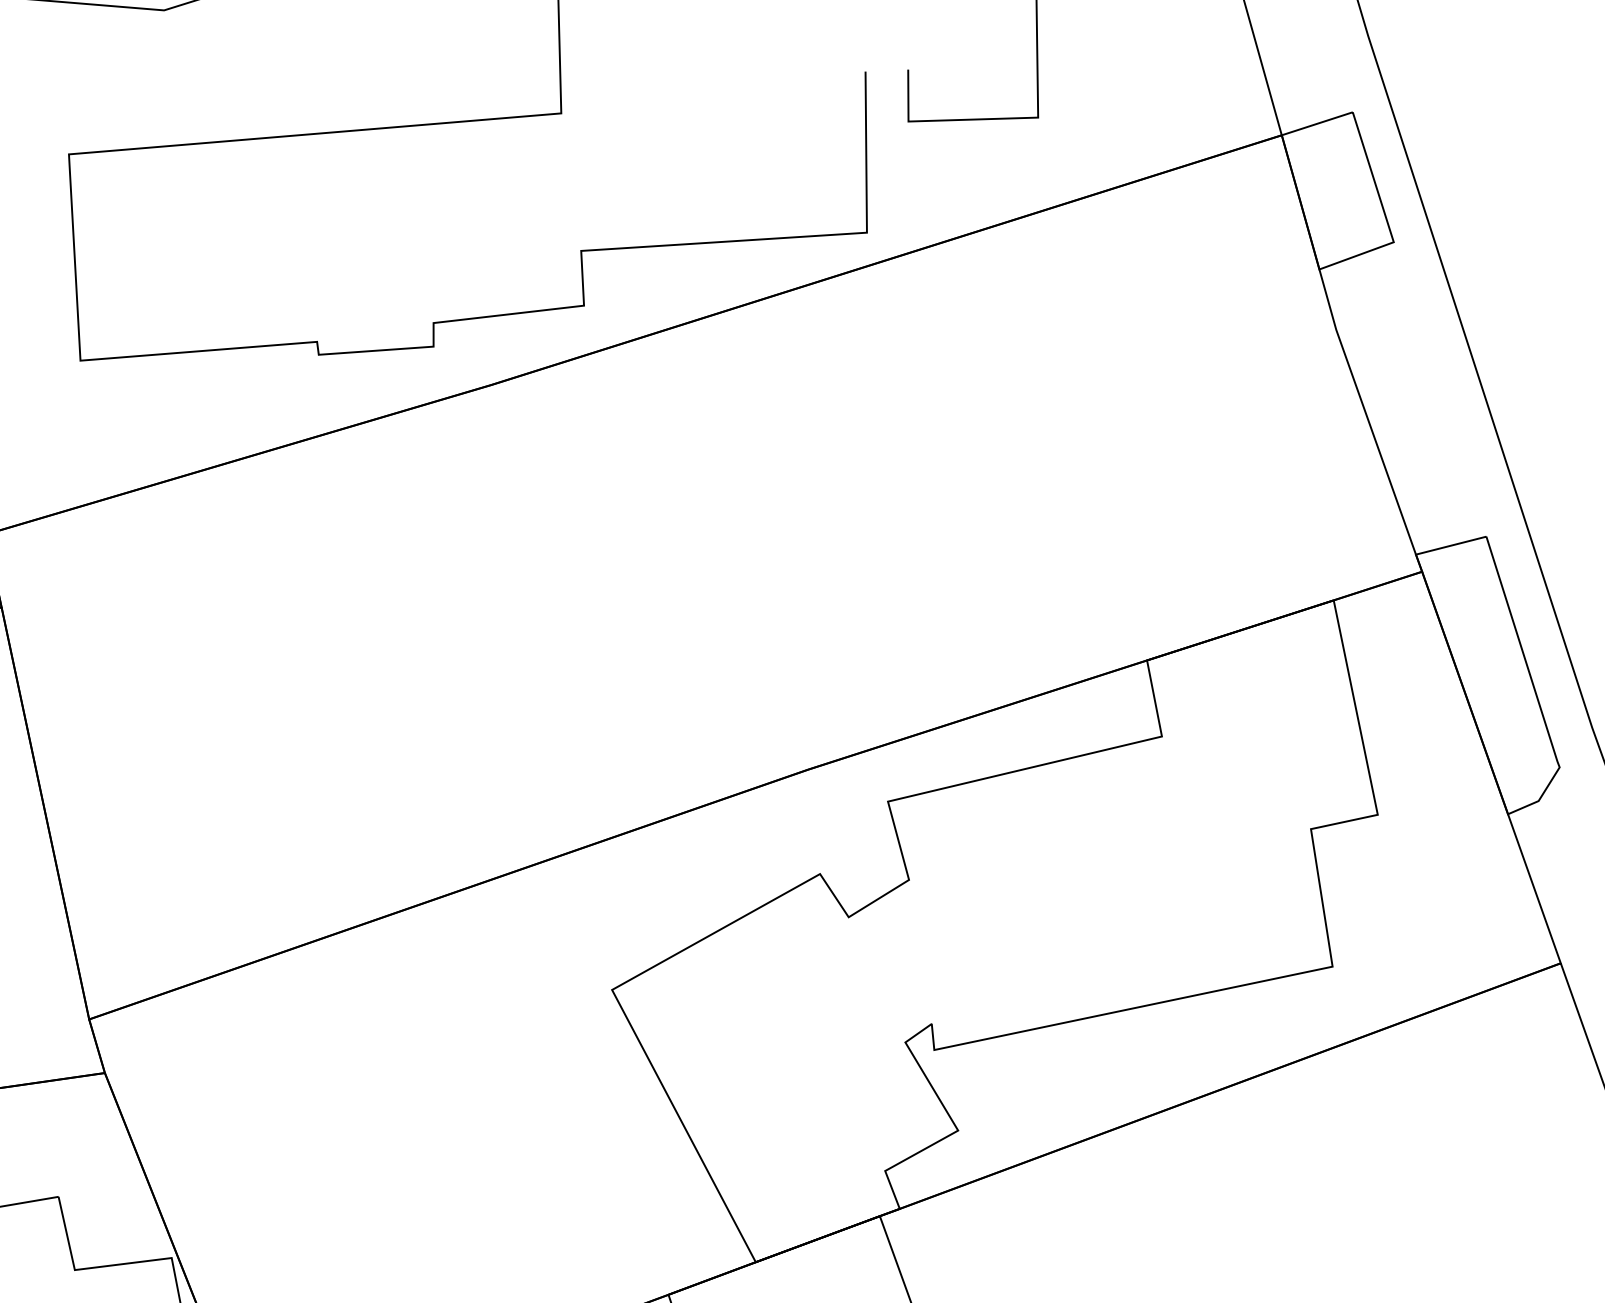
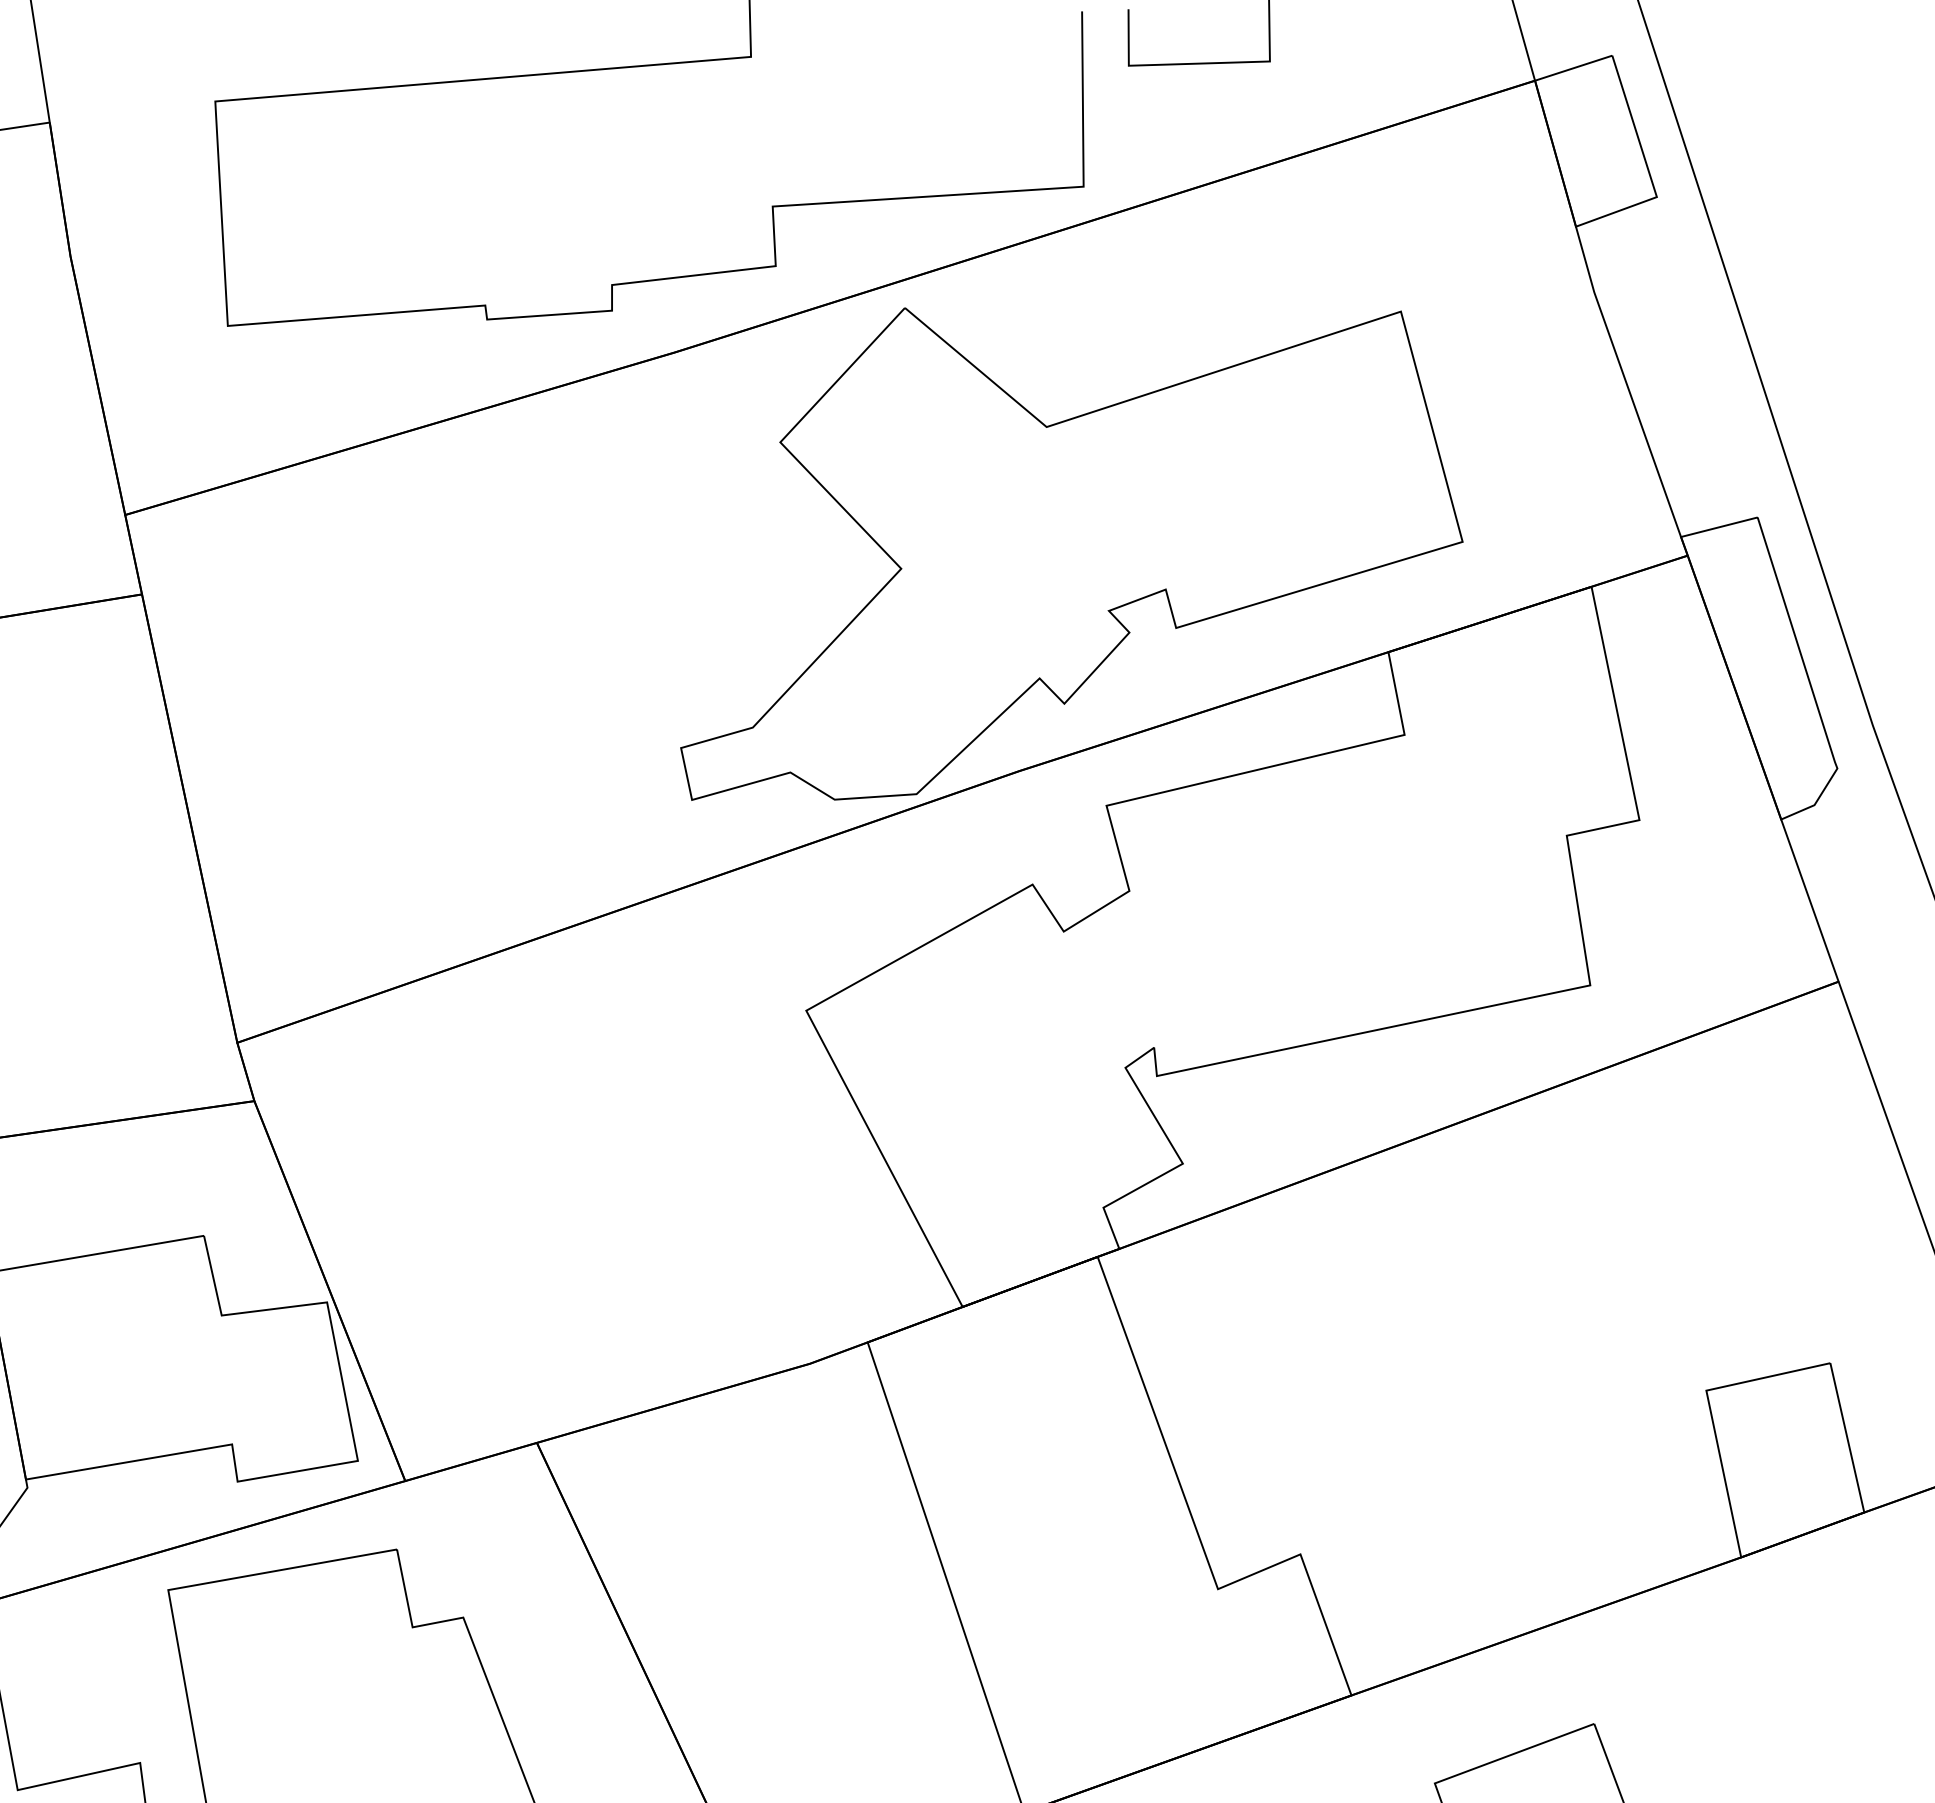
part: (855, 569) -> (1071, 553), added

